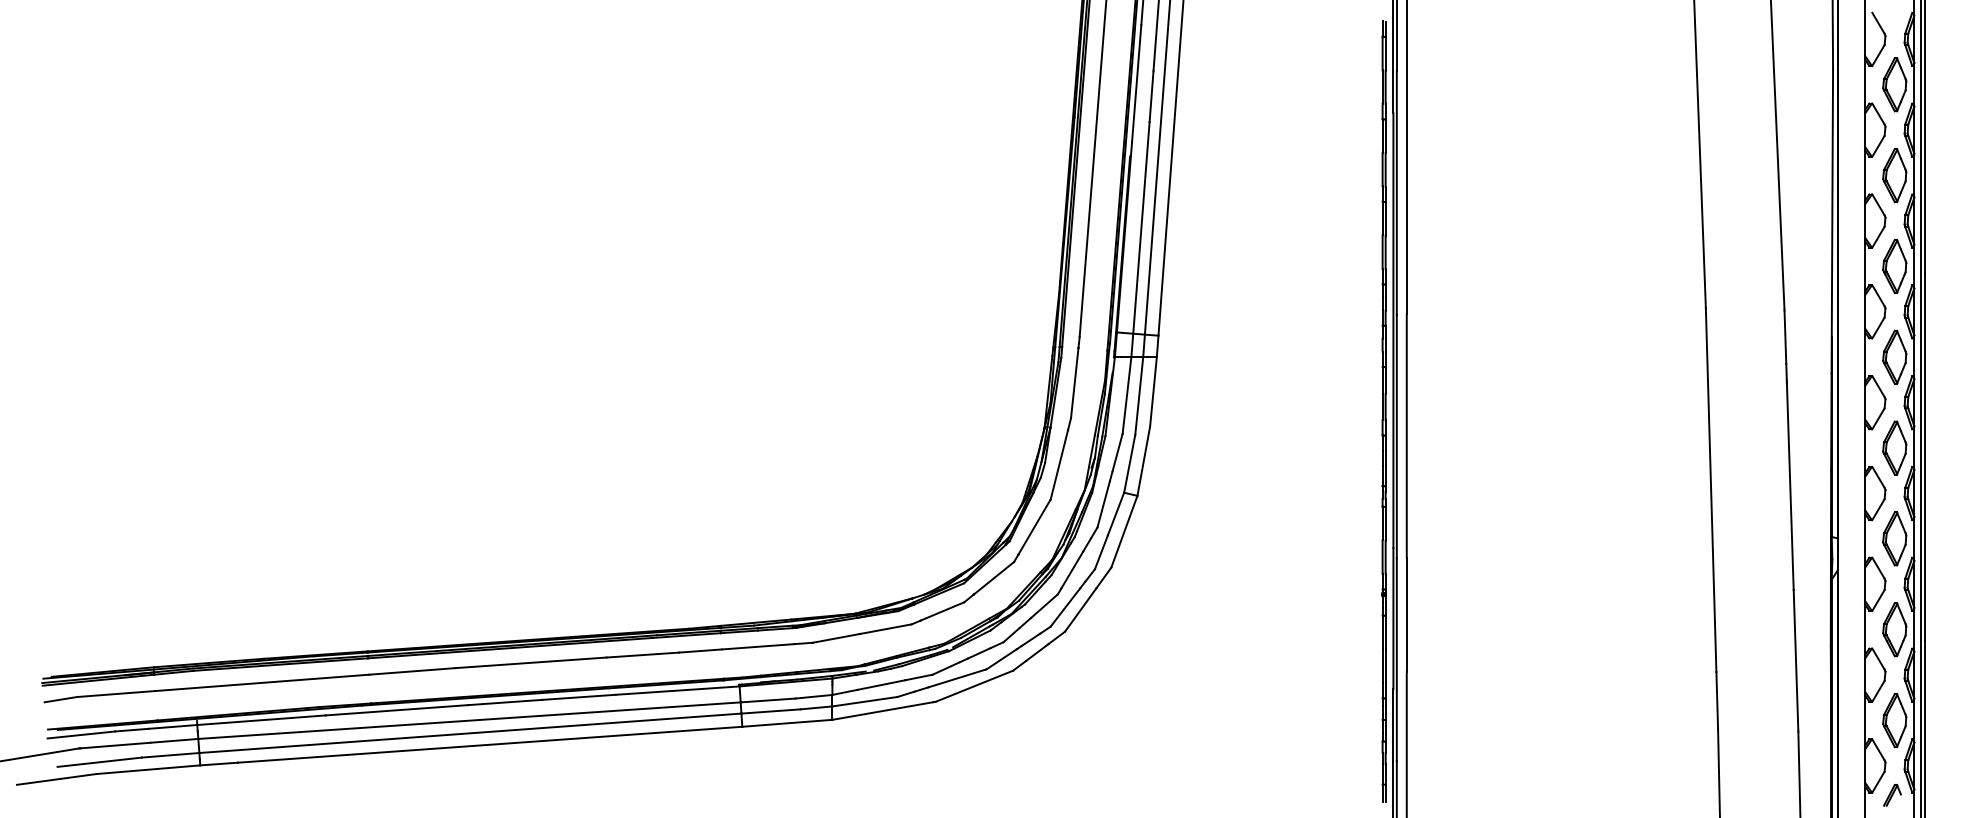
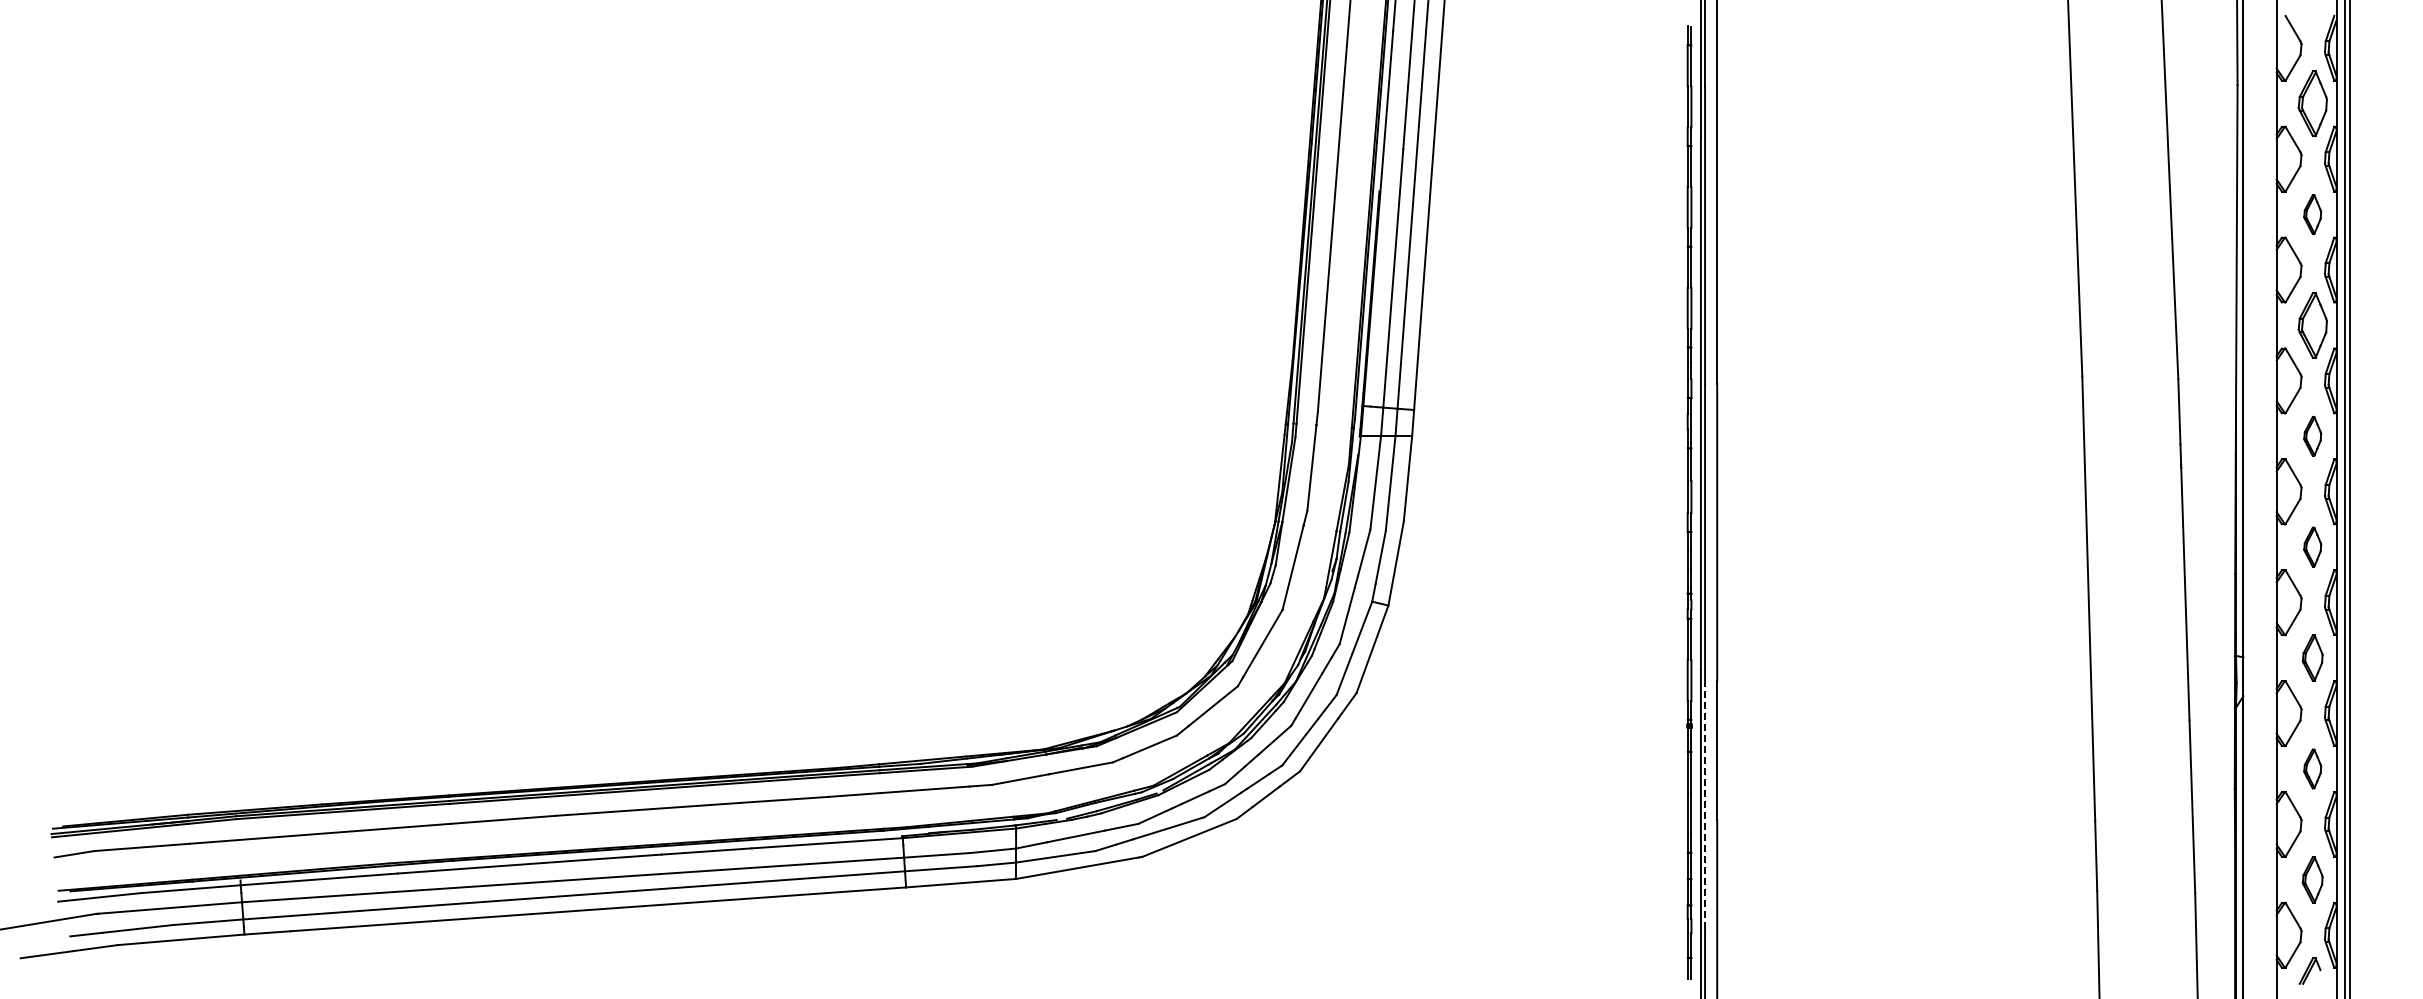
part: (1894, 175) -> (2312, 214), size x0.6
part: (1894, 357) -> (2312, 436), size x0.6
part: (1894, 447) -> (2312, 546), size x0.6
part: (1894, 538) -> (2312, 657), size x0.7
part: (1894, 629) -> (2312, 768), size x0.6
line: (1397, 659) -> (1705, 805), solid -> dashed
part: (1894, 720) -> (2312, 879), size x0.7

